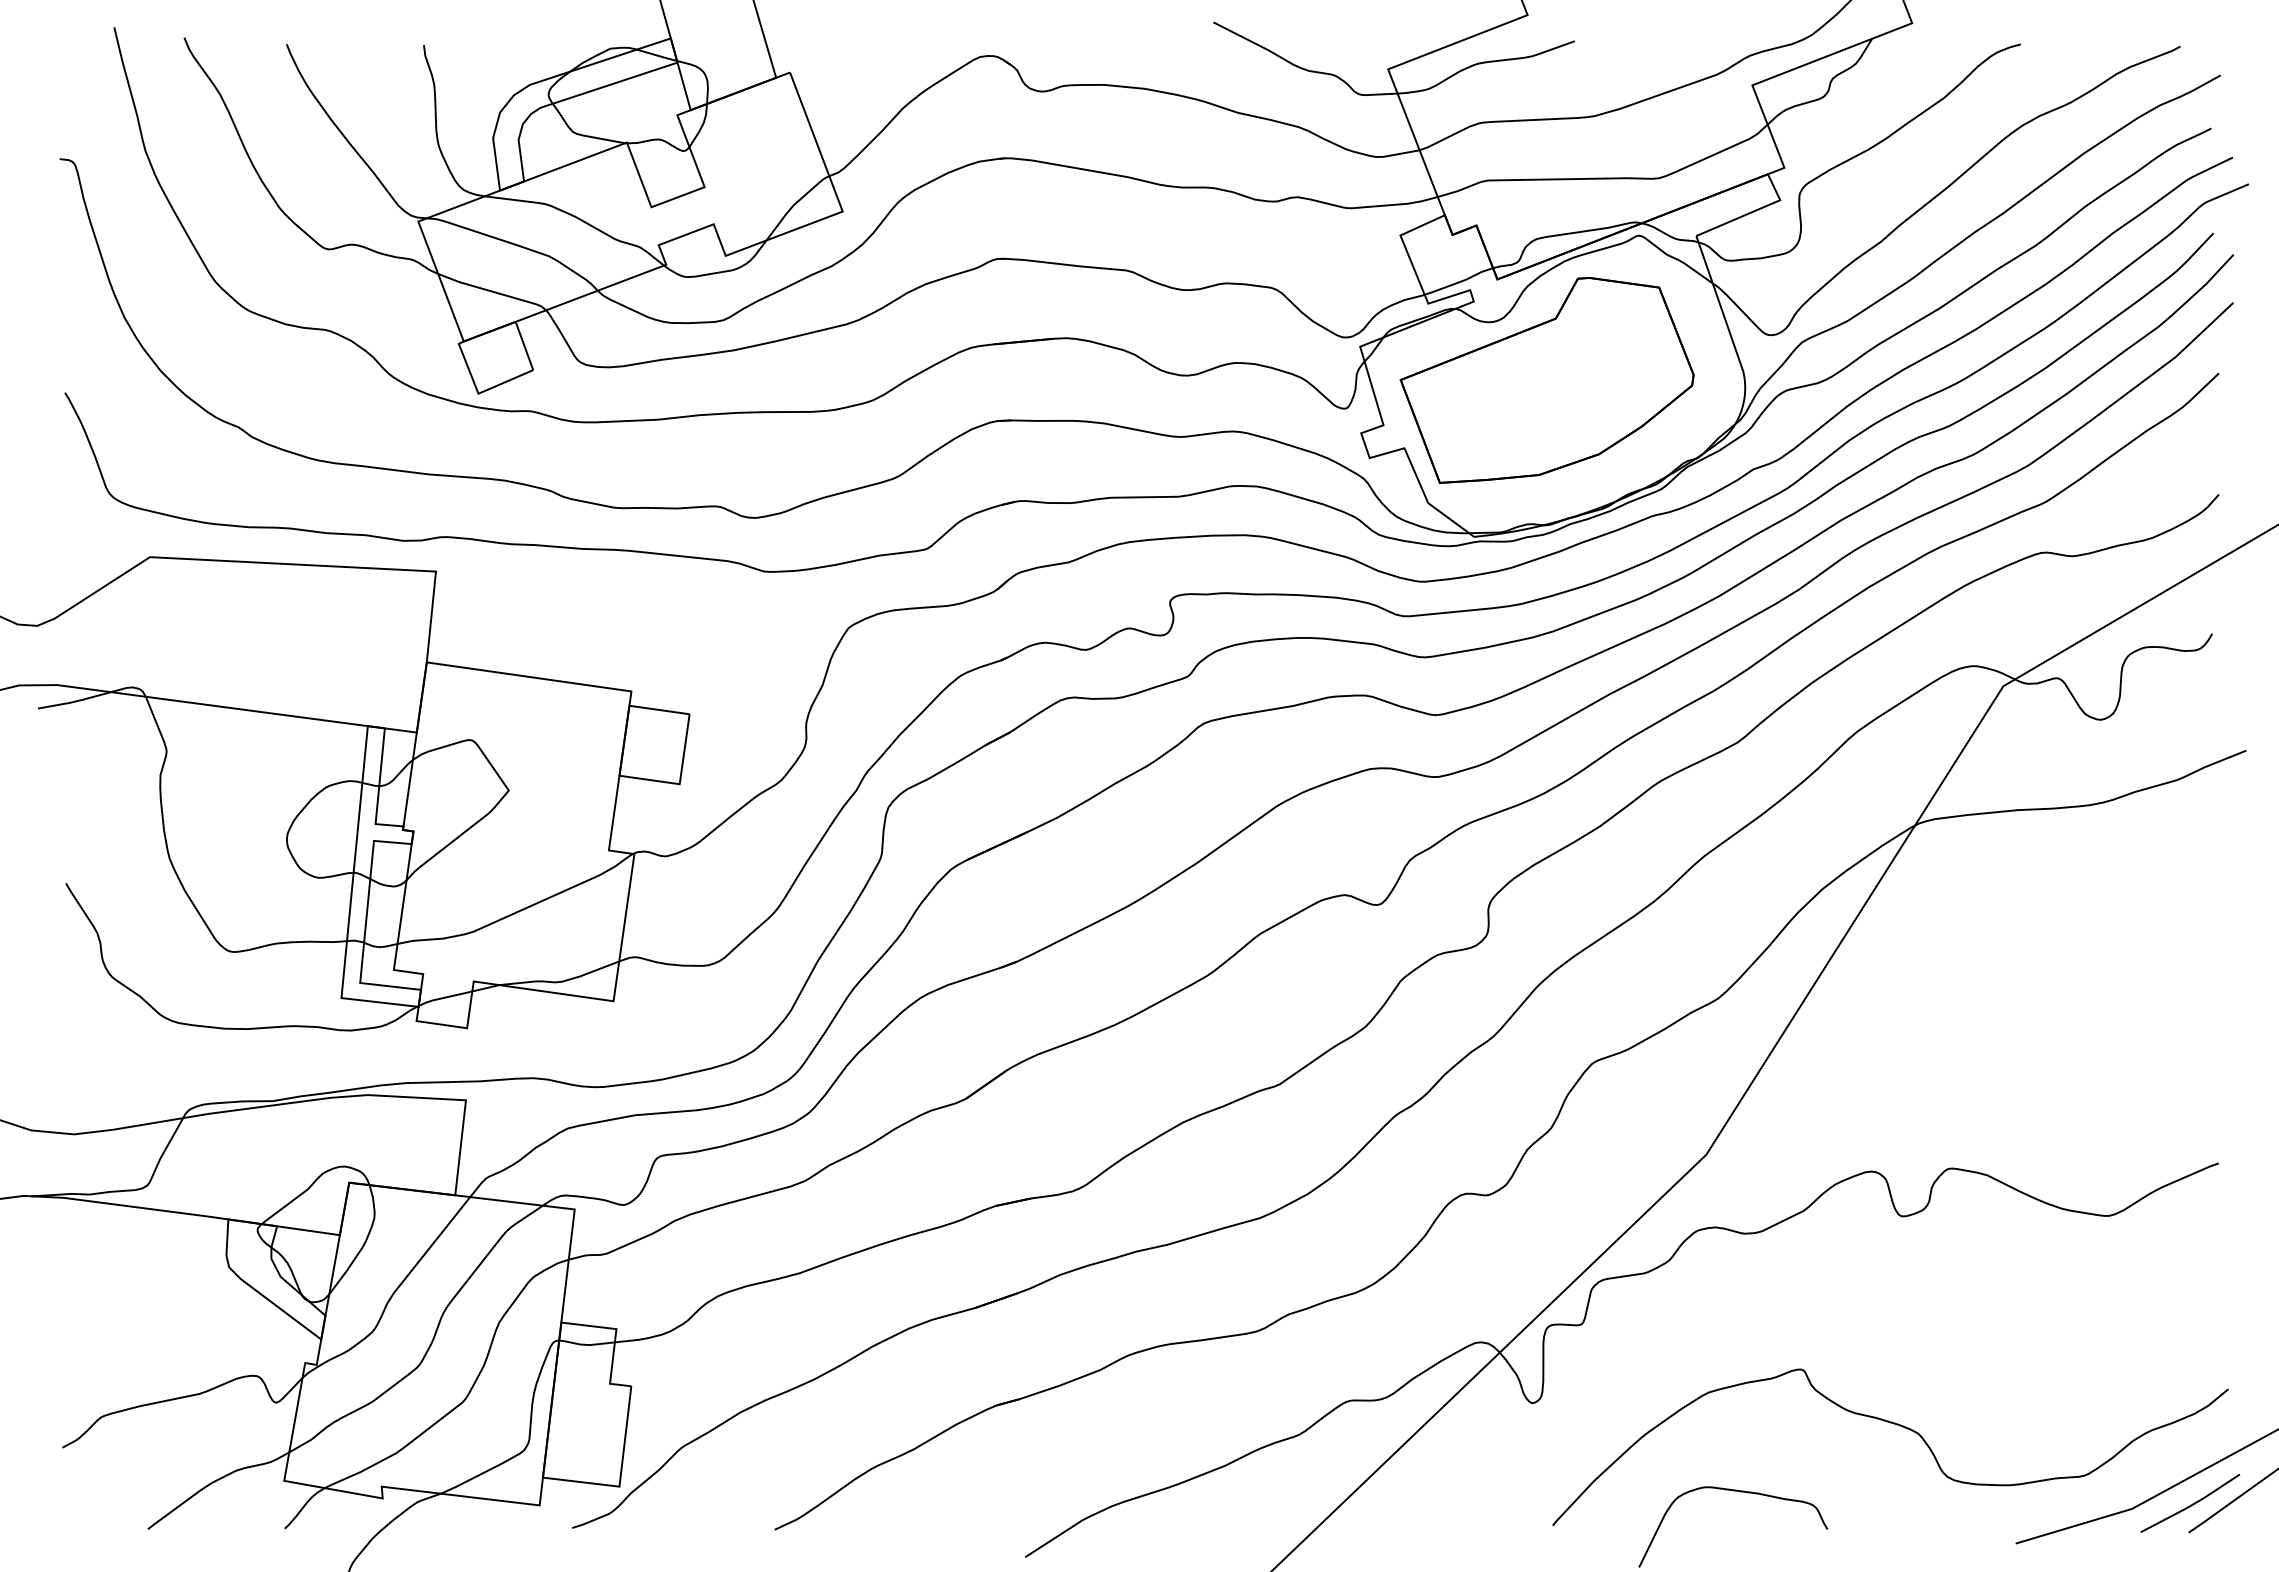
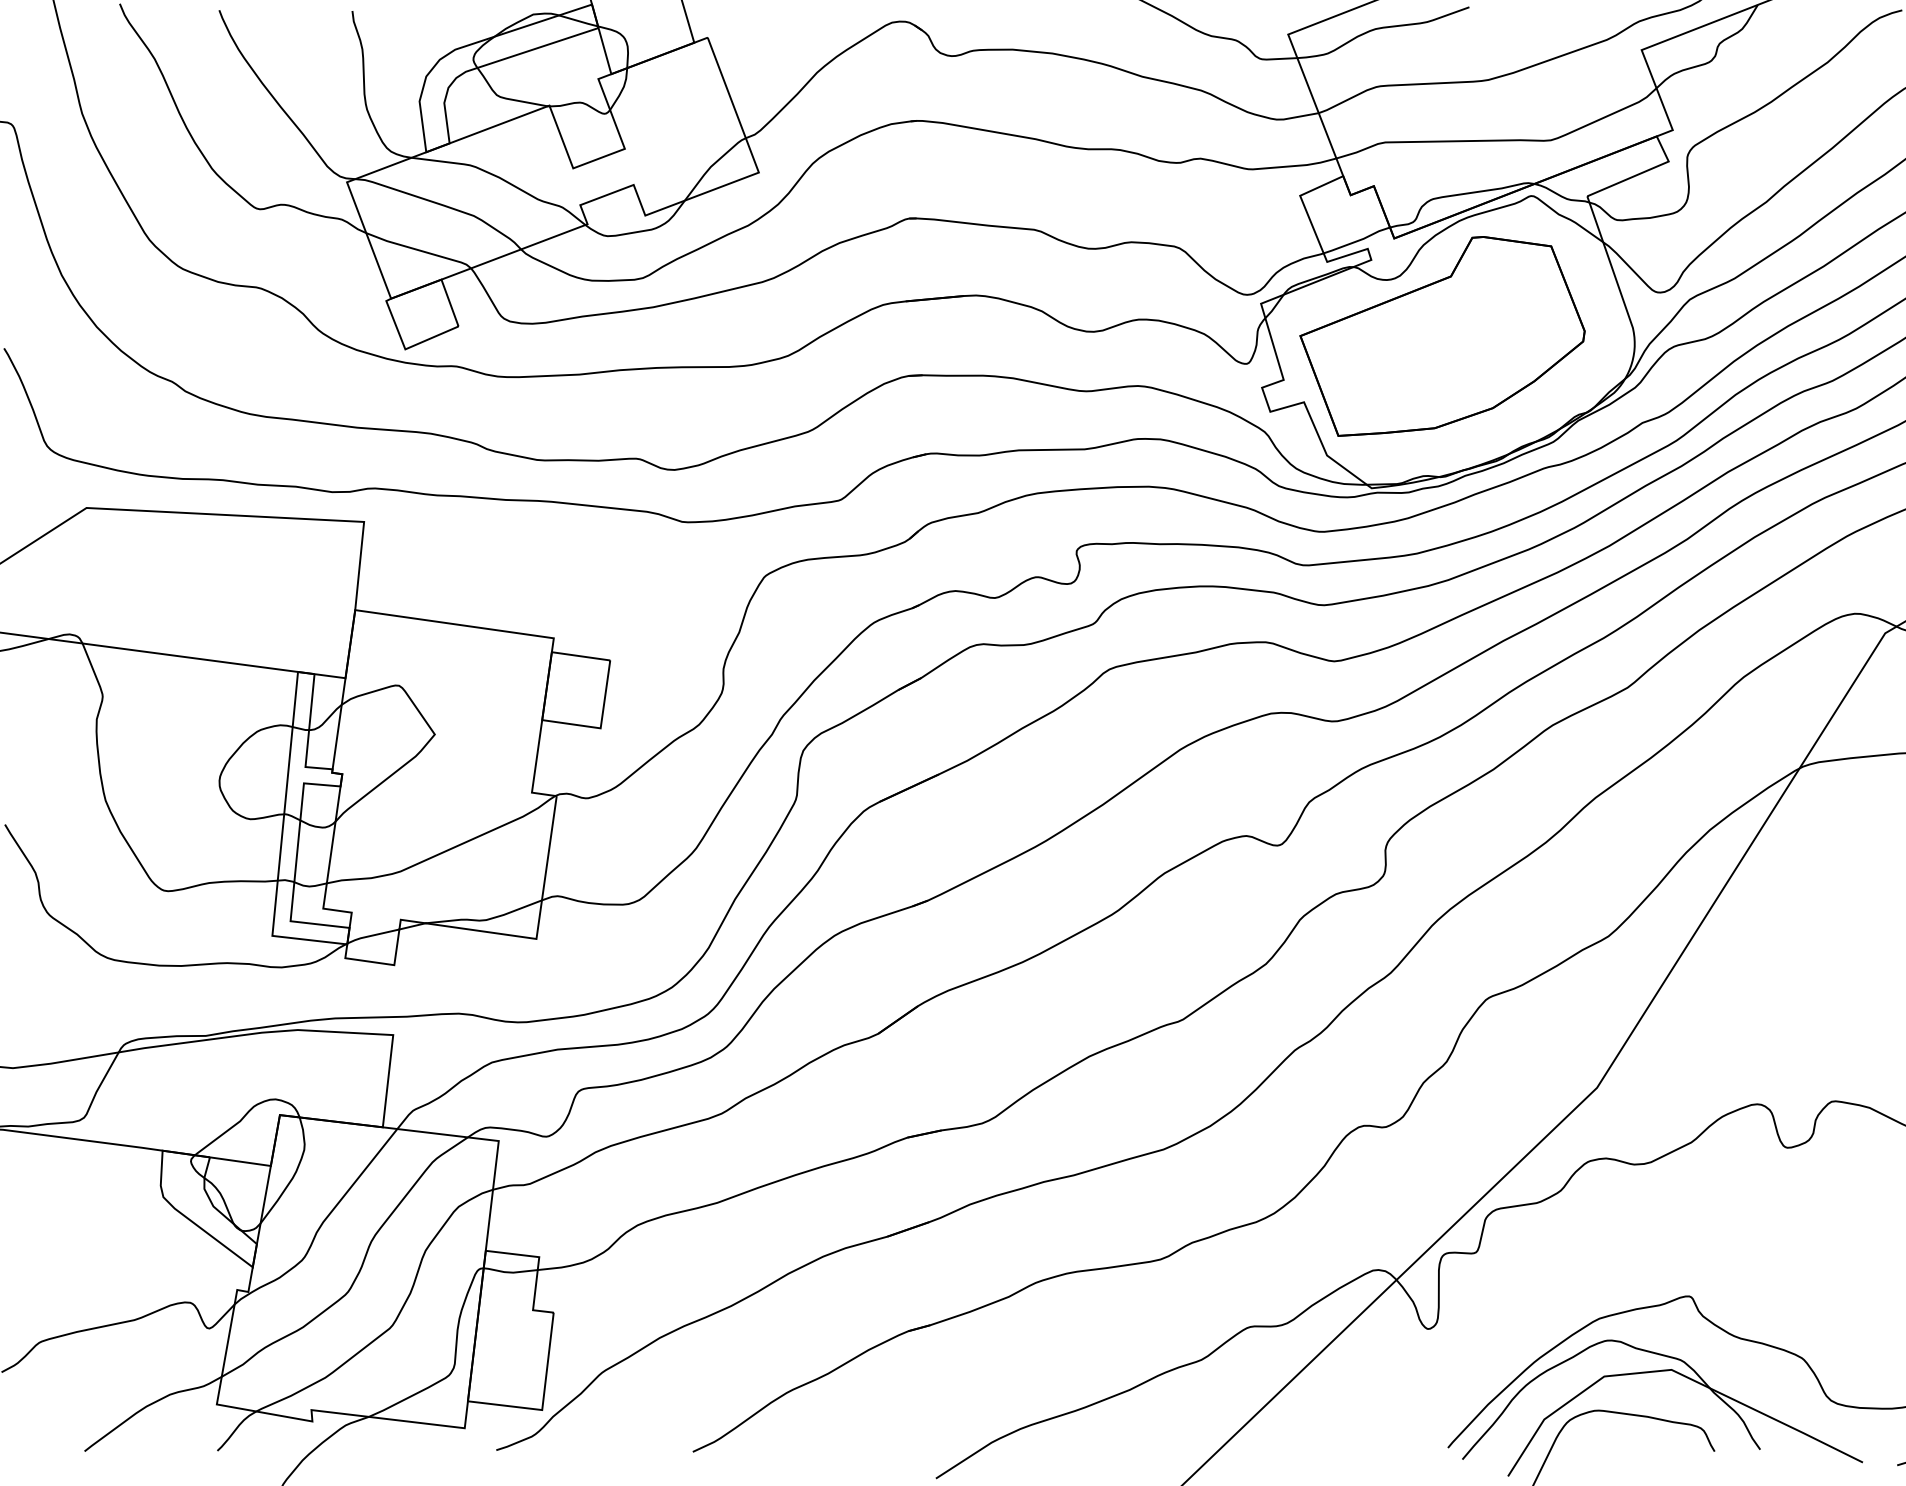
part: (1773, 1447) -> (1662, 1372), added

